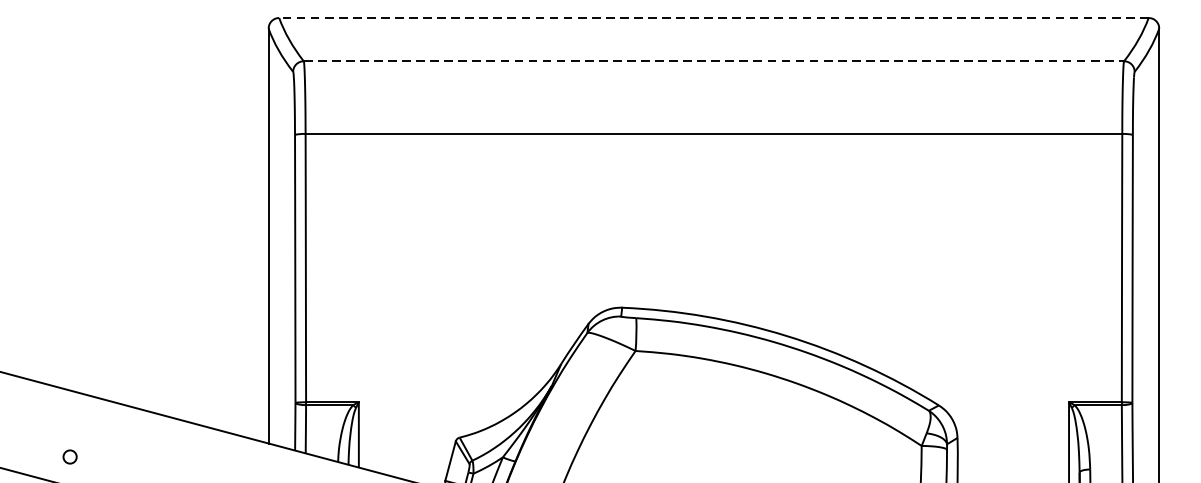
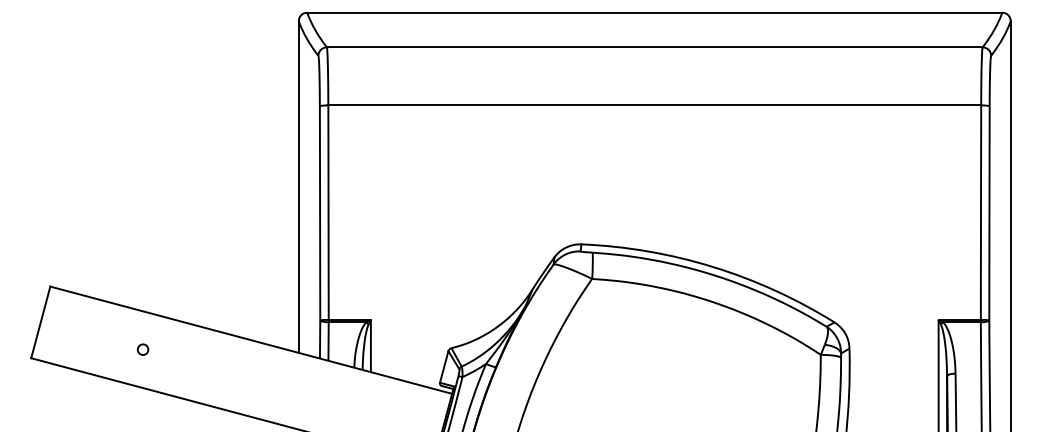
line: (713, 17) -> (654, 12), dashed -> solid
line: (713, 61) -> (654, 47), dashed -> solid
circle: (69, 456) -> (142, 349), moved

